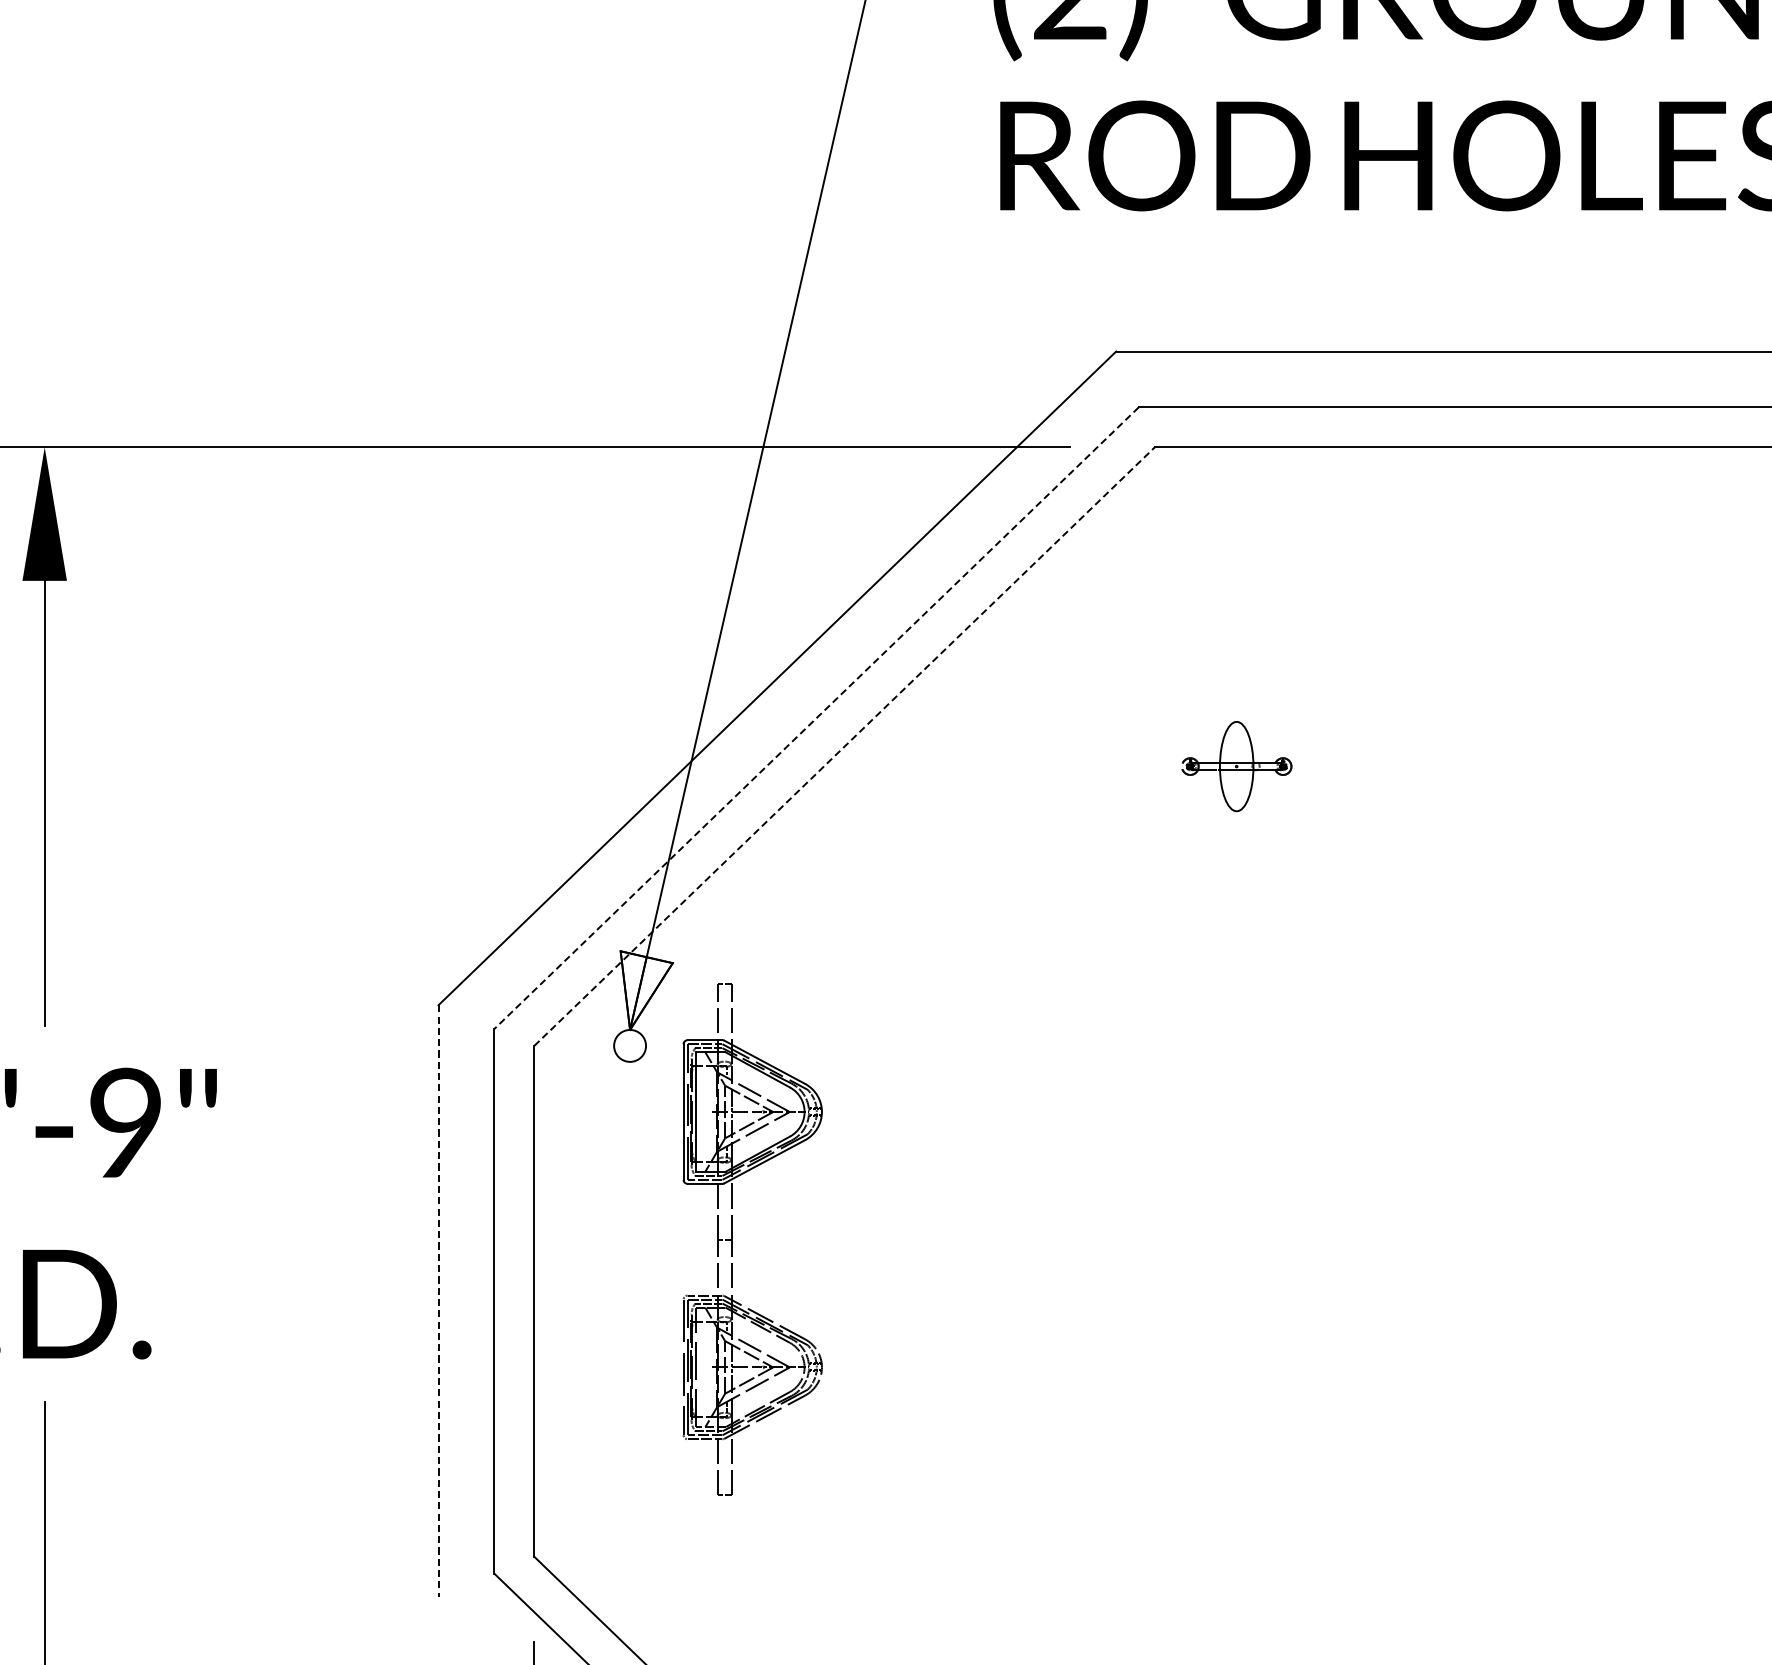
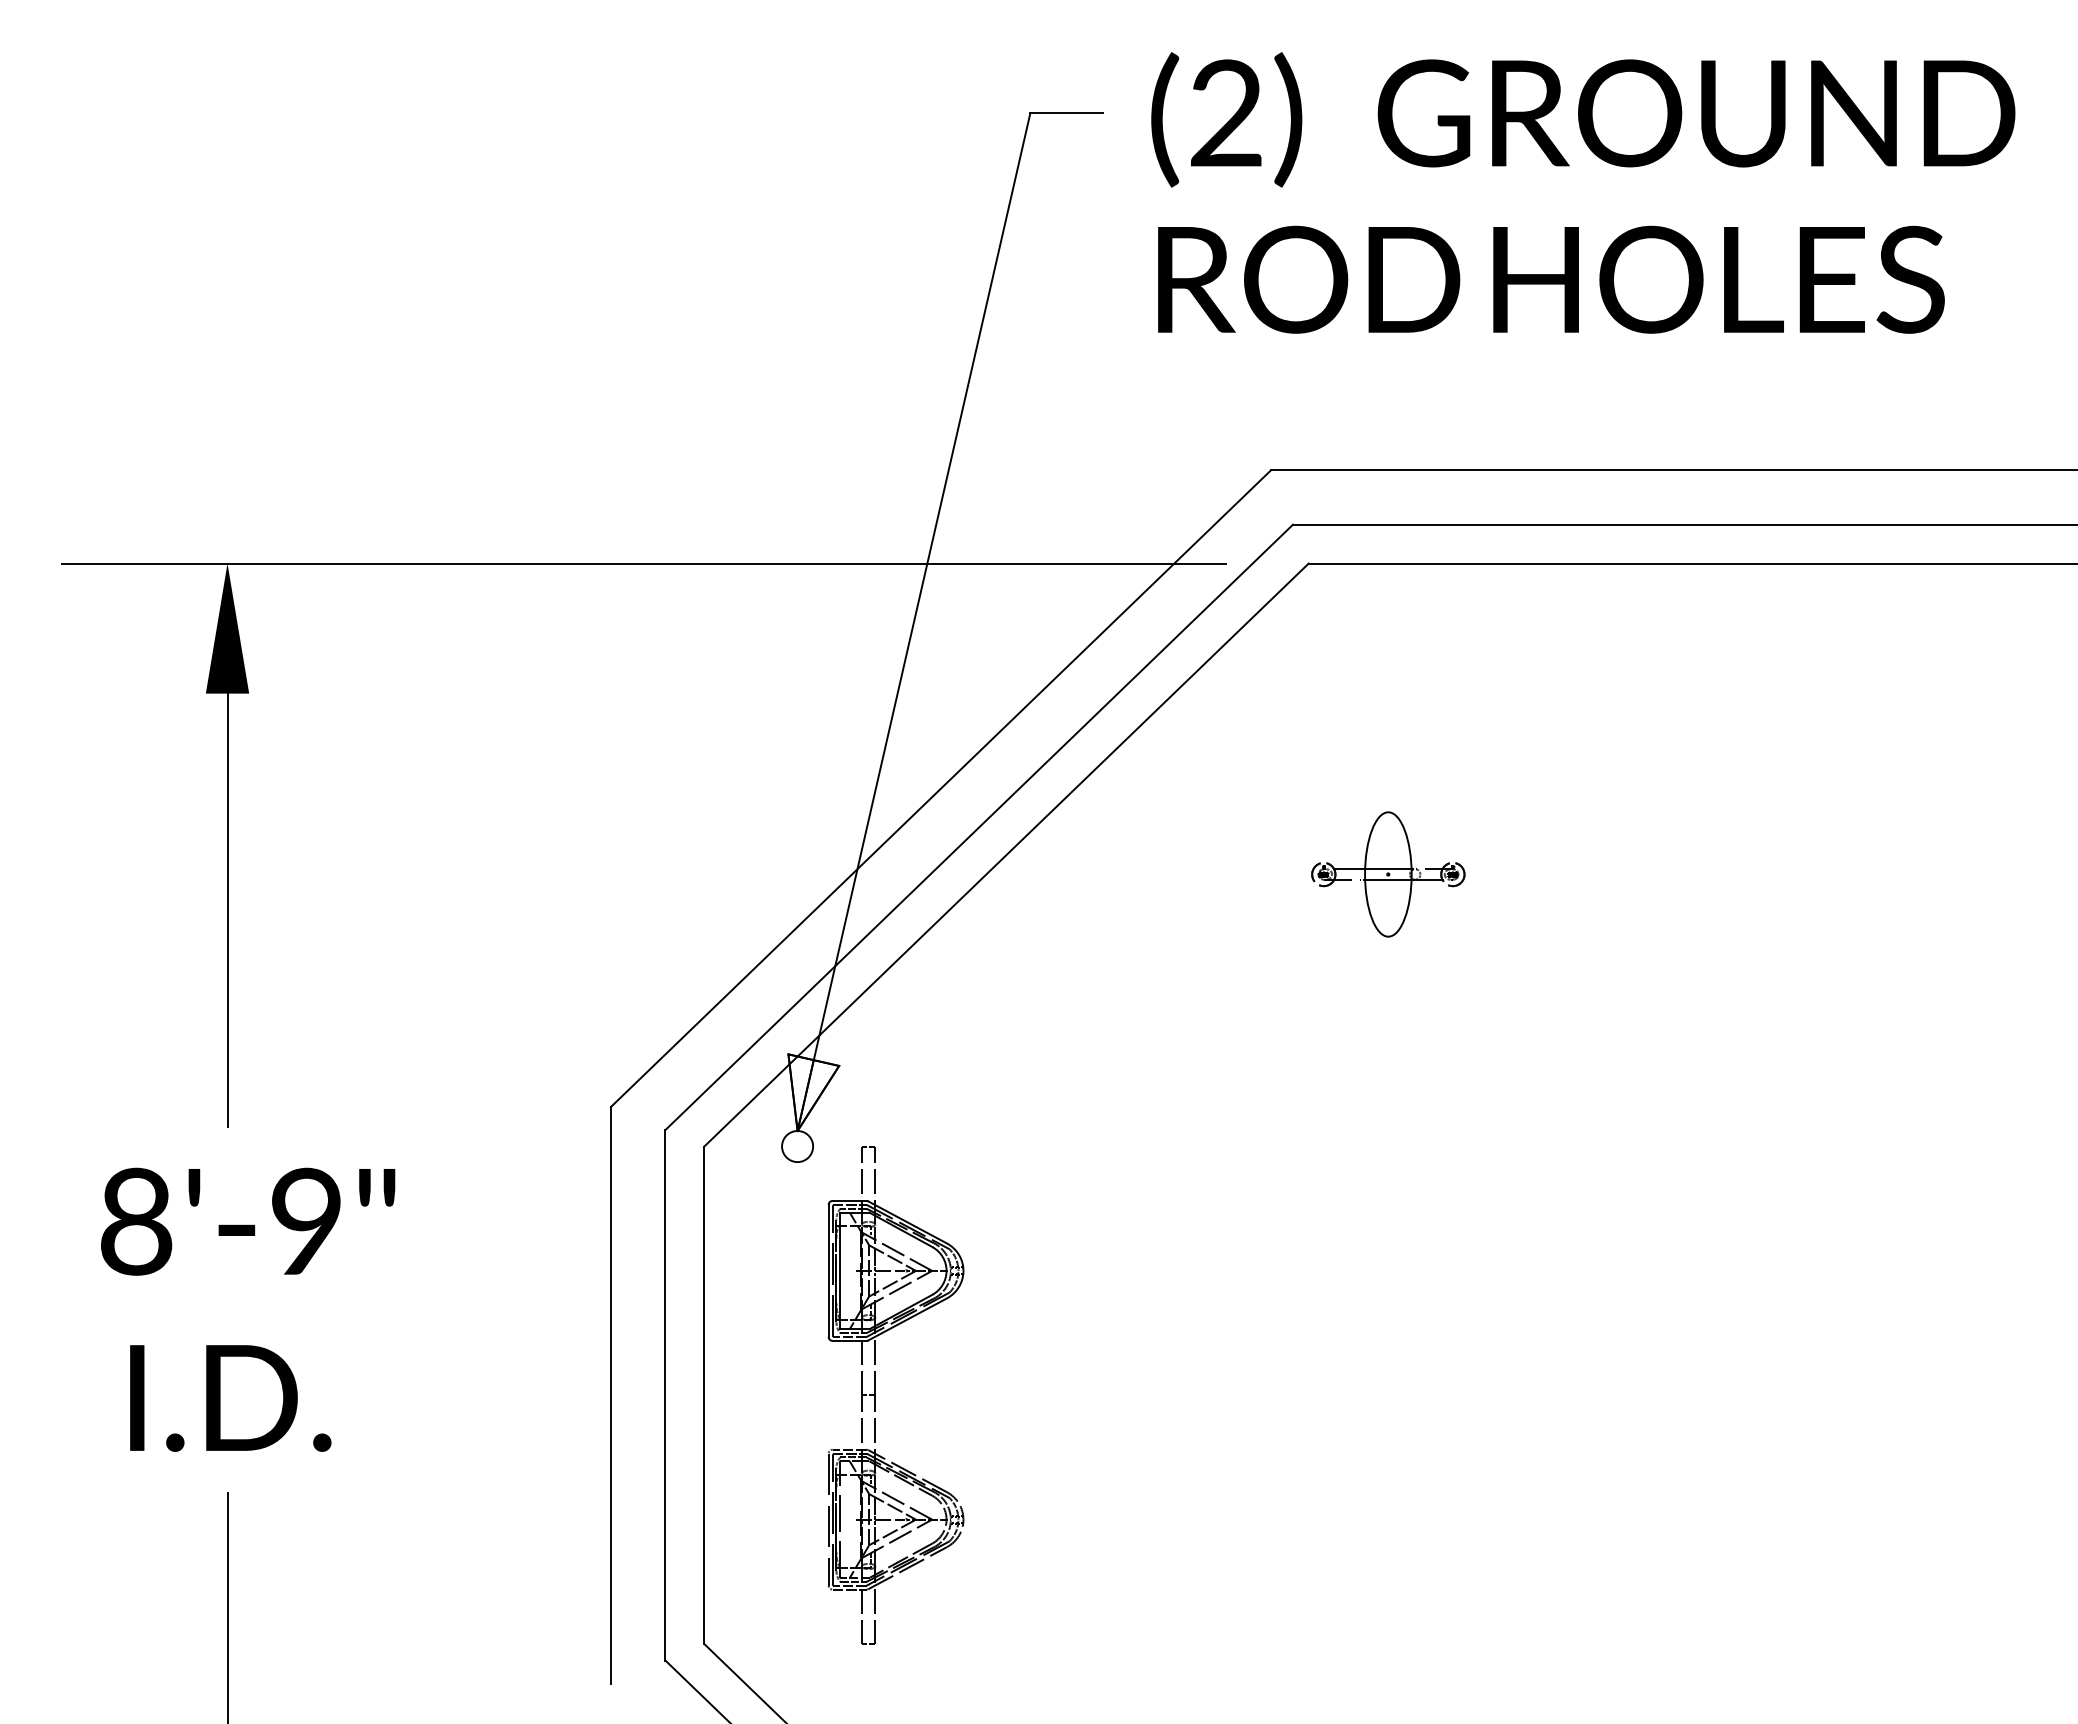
line: (816, 718) -> (979, 827), dashed -> solid
line: (844, 747) -> (1006, 855), dashed -> solid
part: (1236, 766) -> (1388, 874), size x1.43
part: (731, 1239) -> (875, 1395), moved
line: (439, 1301) -> (611, 1395), dashed -> solid

